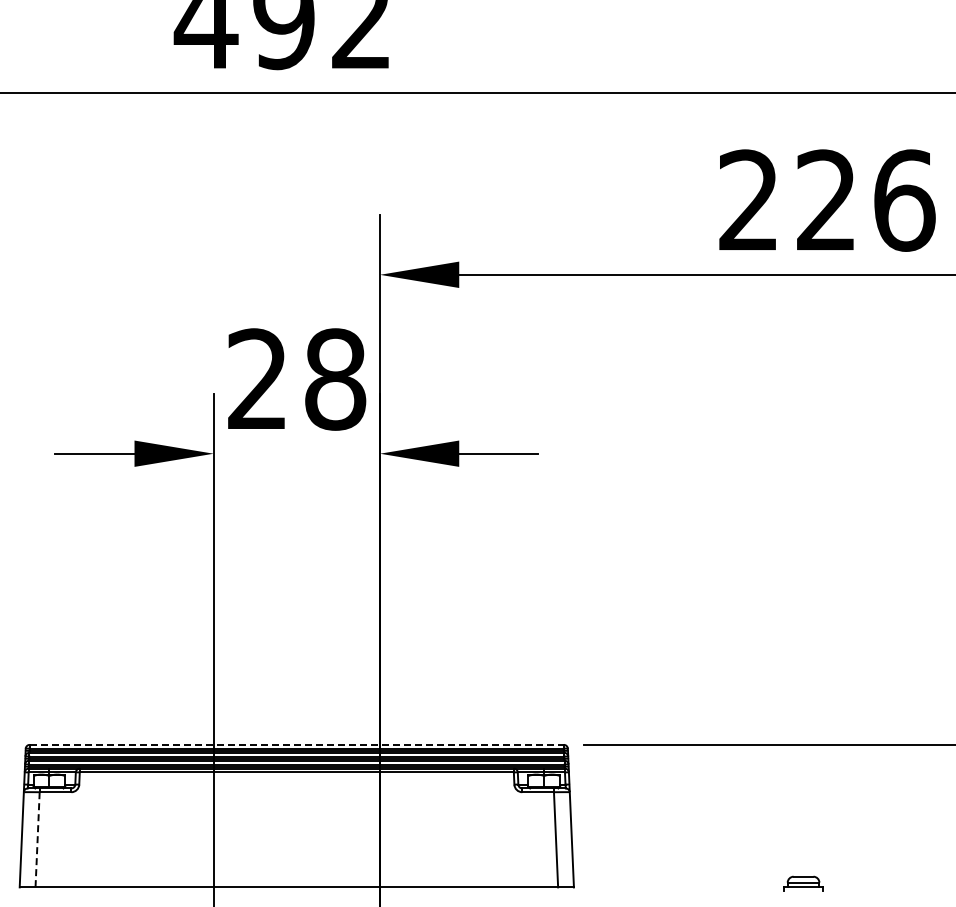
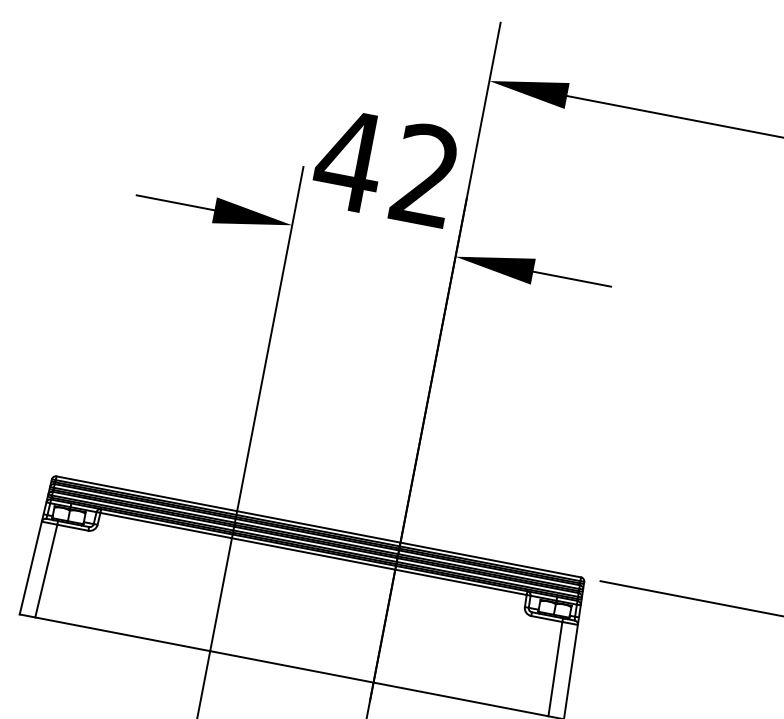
text: (295, 379) -> (386, 167), 28 -> 42
line: (297, 744) -> (319, 526), dashed -> solid
line: (37, 839) -> (46, 570), dashed -> solid

